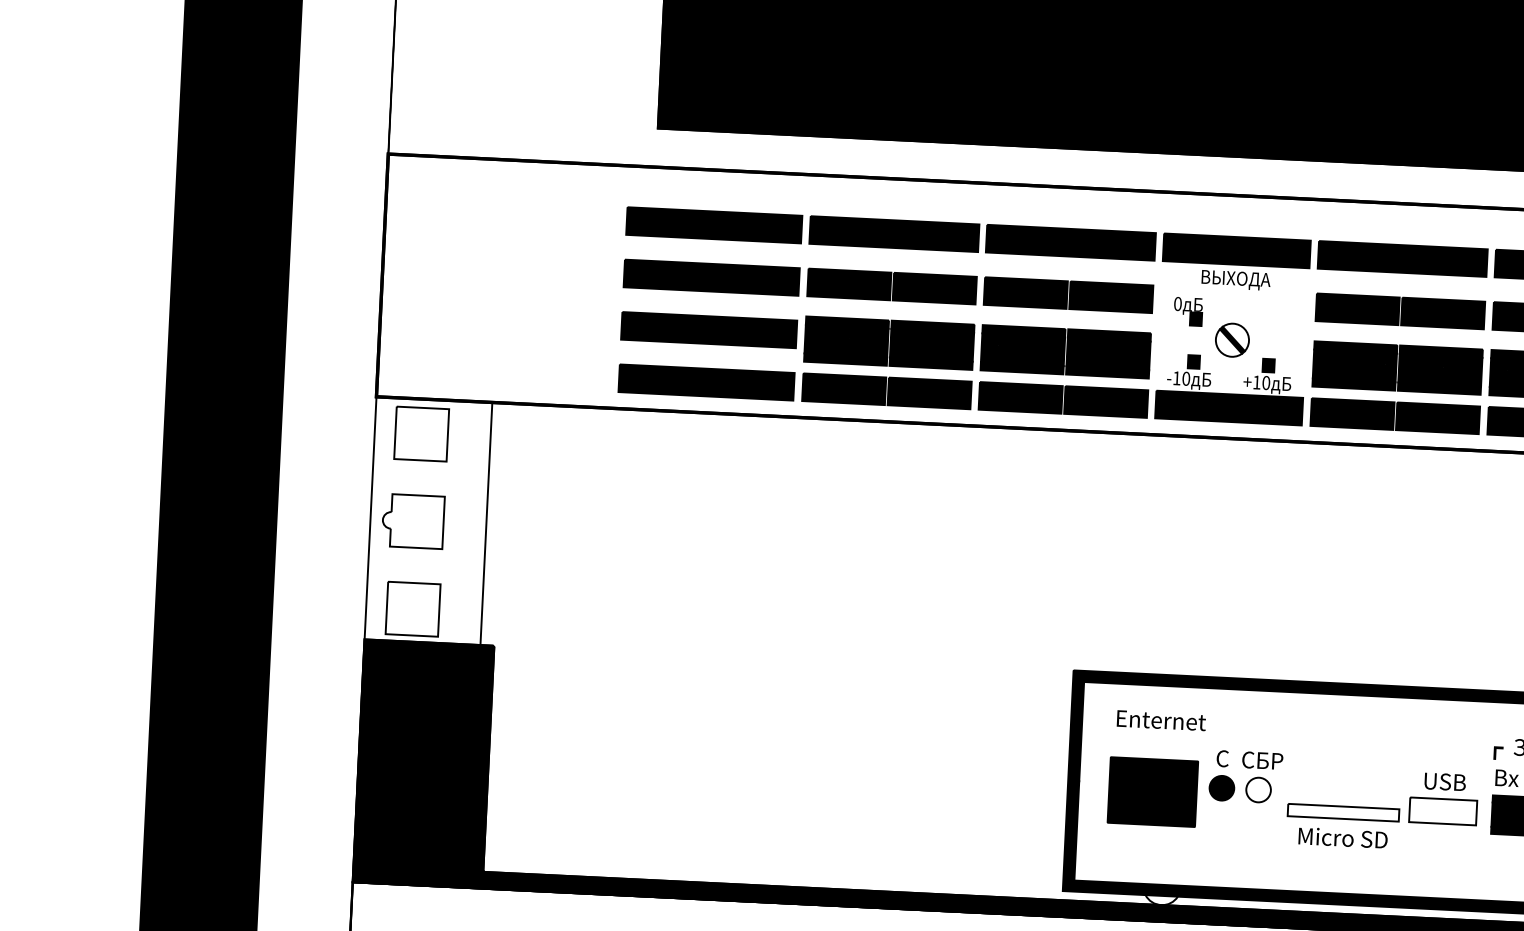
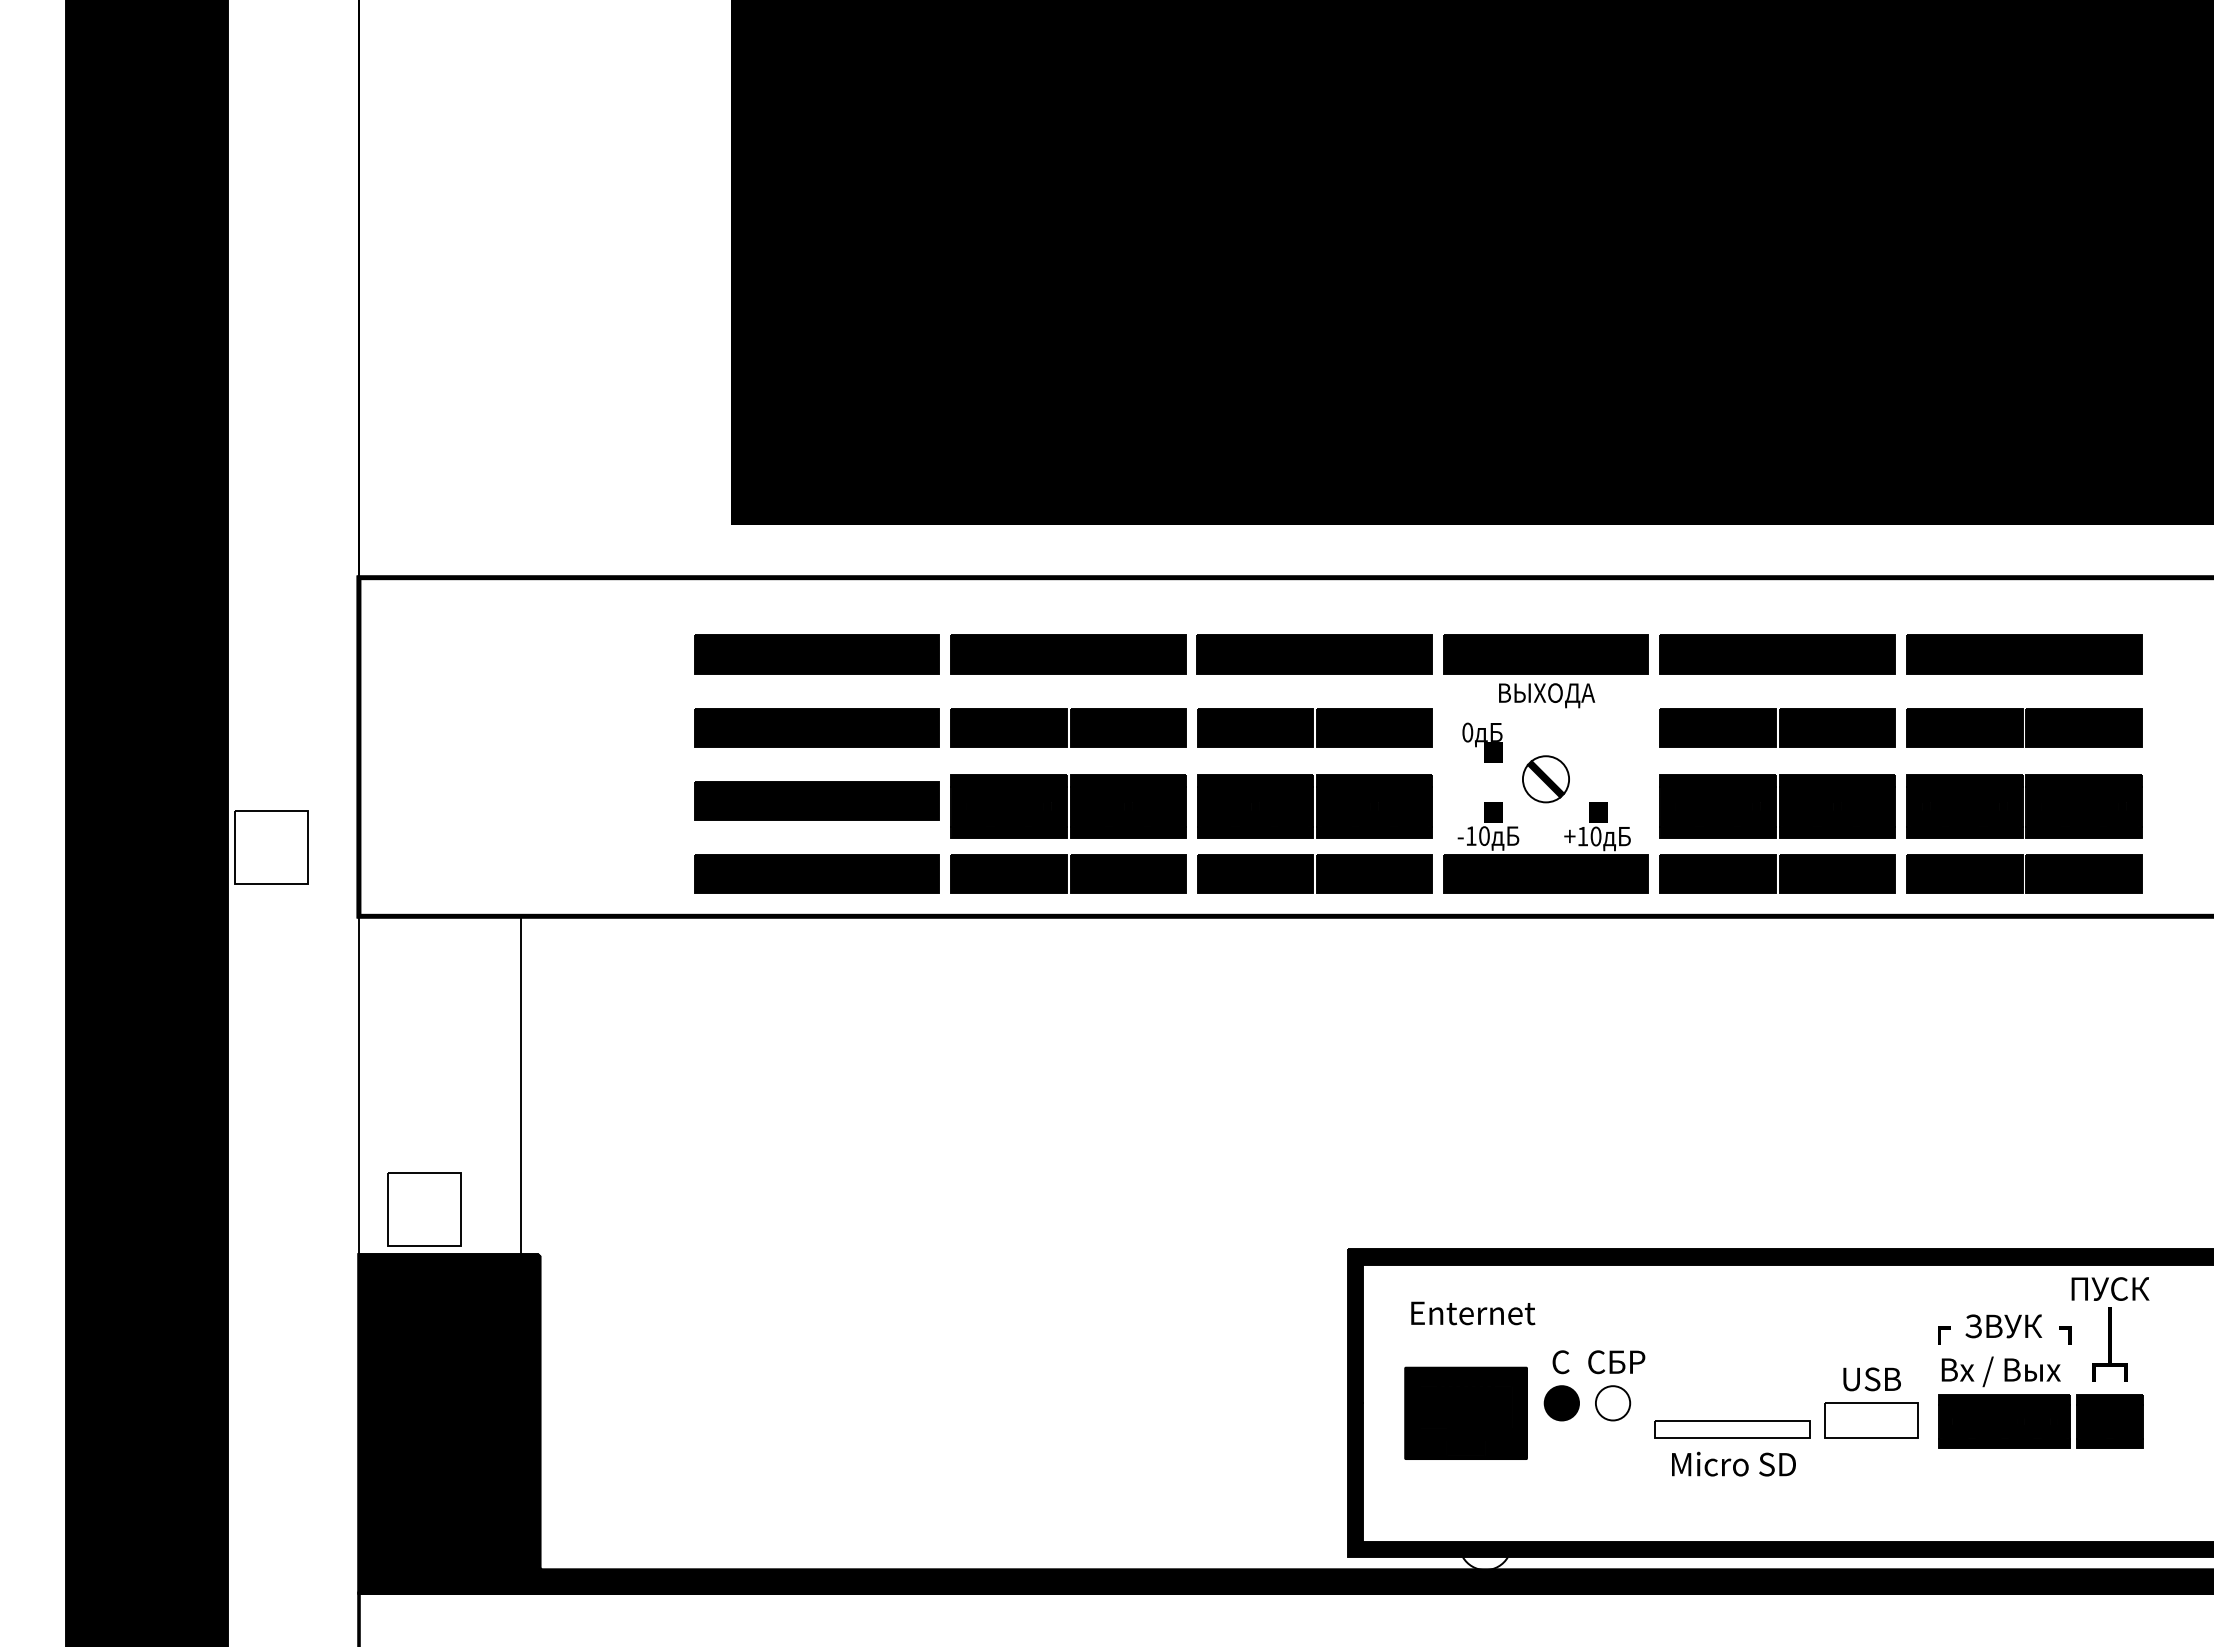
part: (421, 434) -> (271, 847), moved
part: (413, 521) -> (418, 1087), removed

